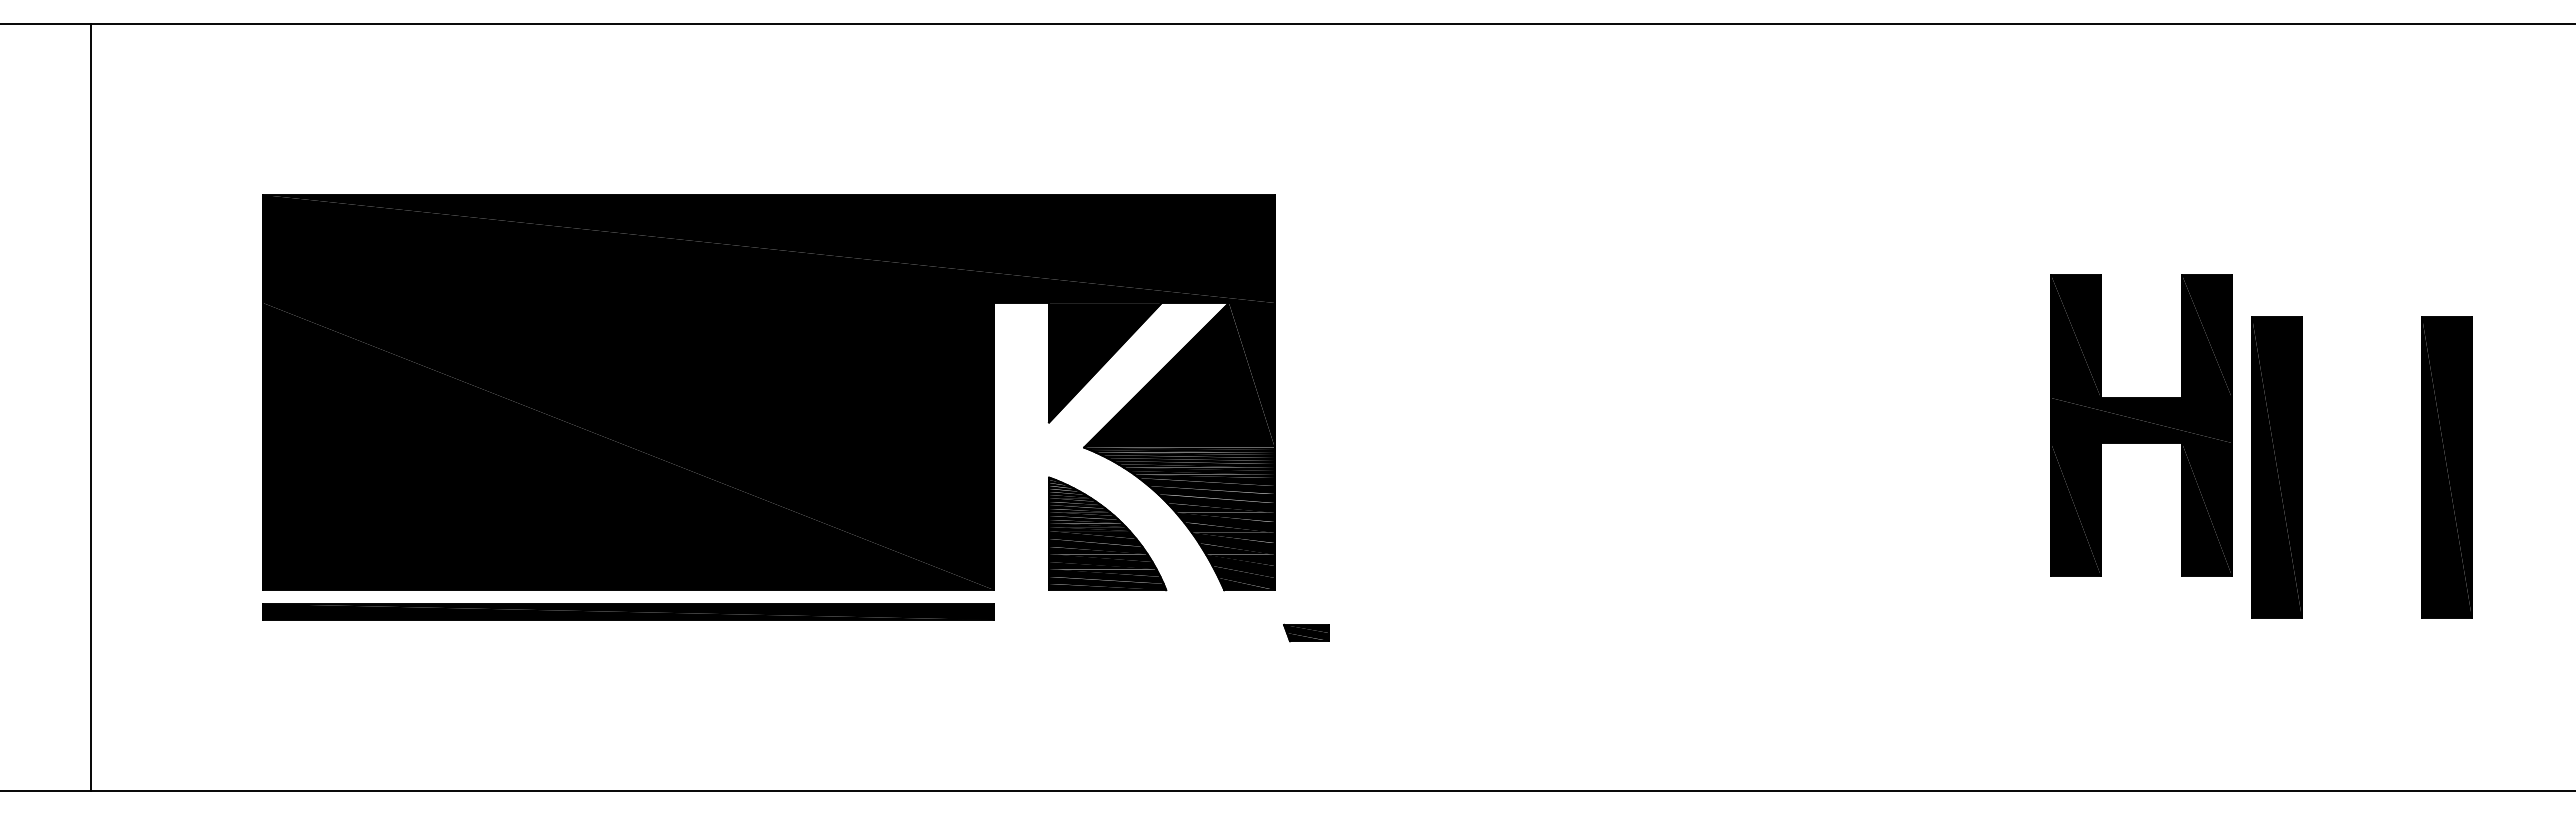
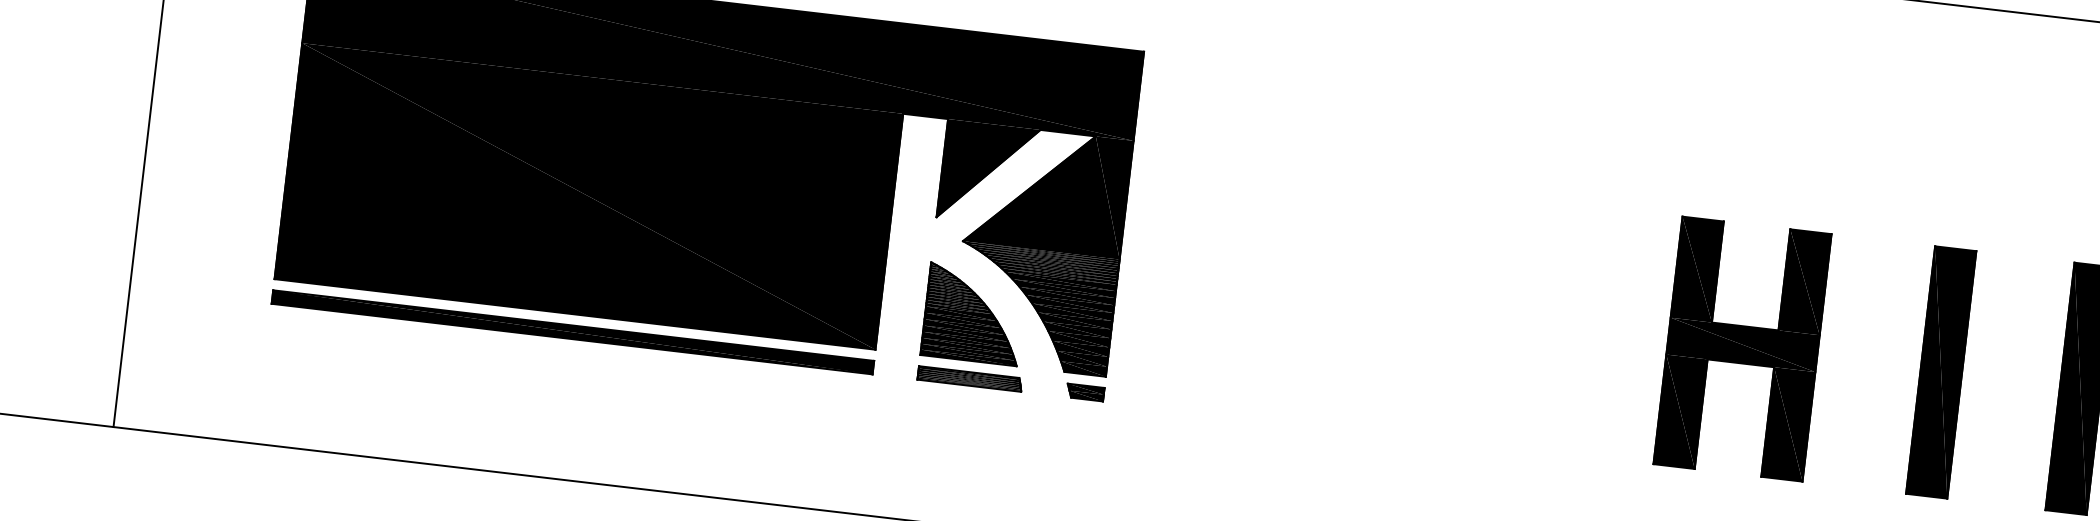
part: (2141, 425) -> (1742, 349), moved
part: (1112, 611) -> (970, 378), added
part: (1306, 632) -> (1085, 392), moved

